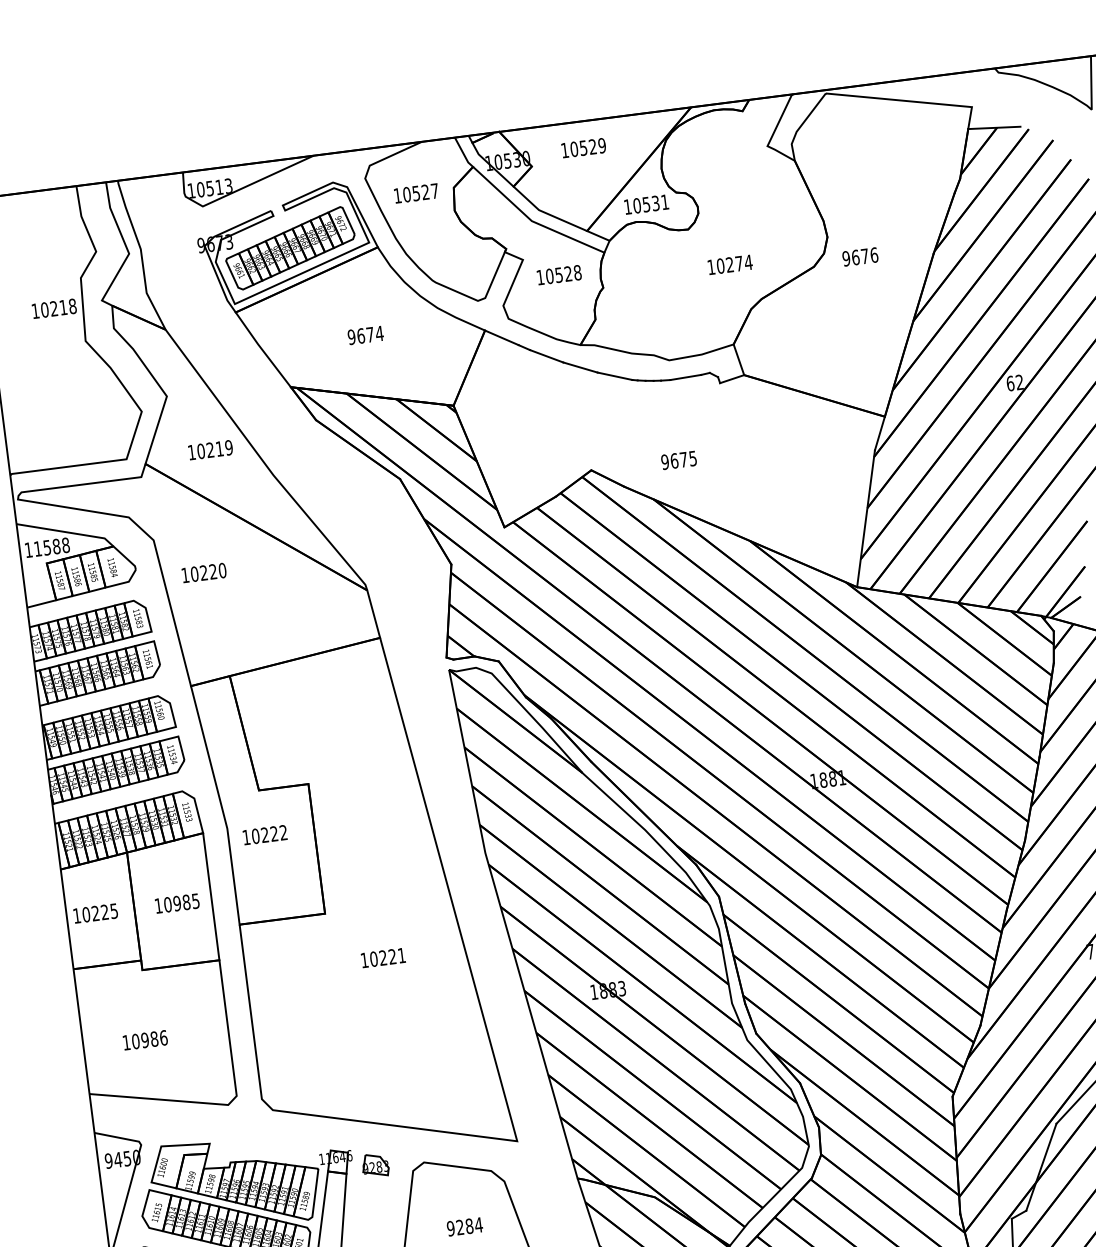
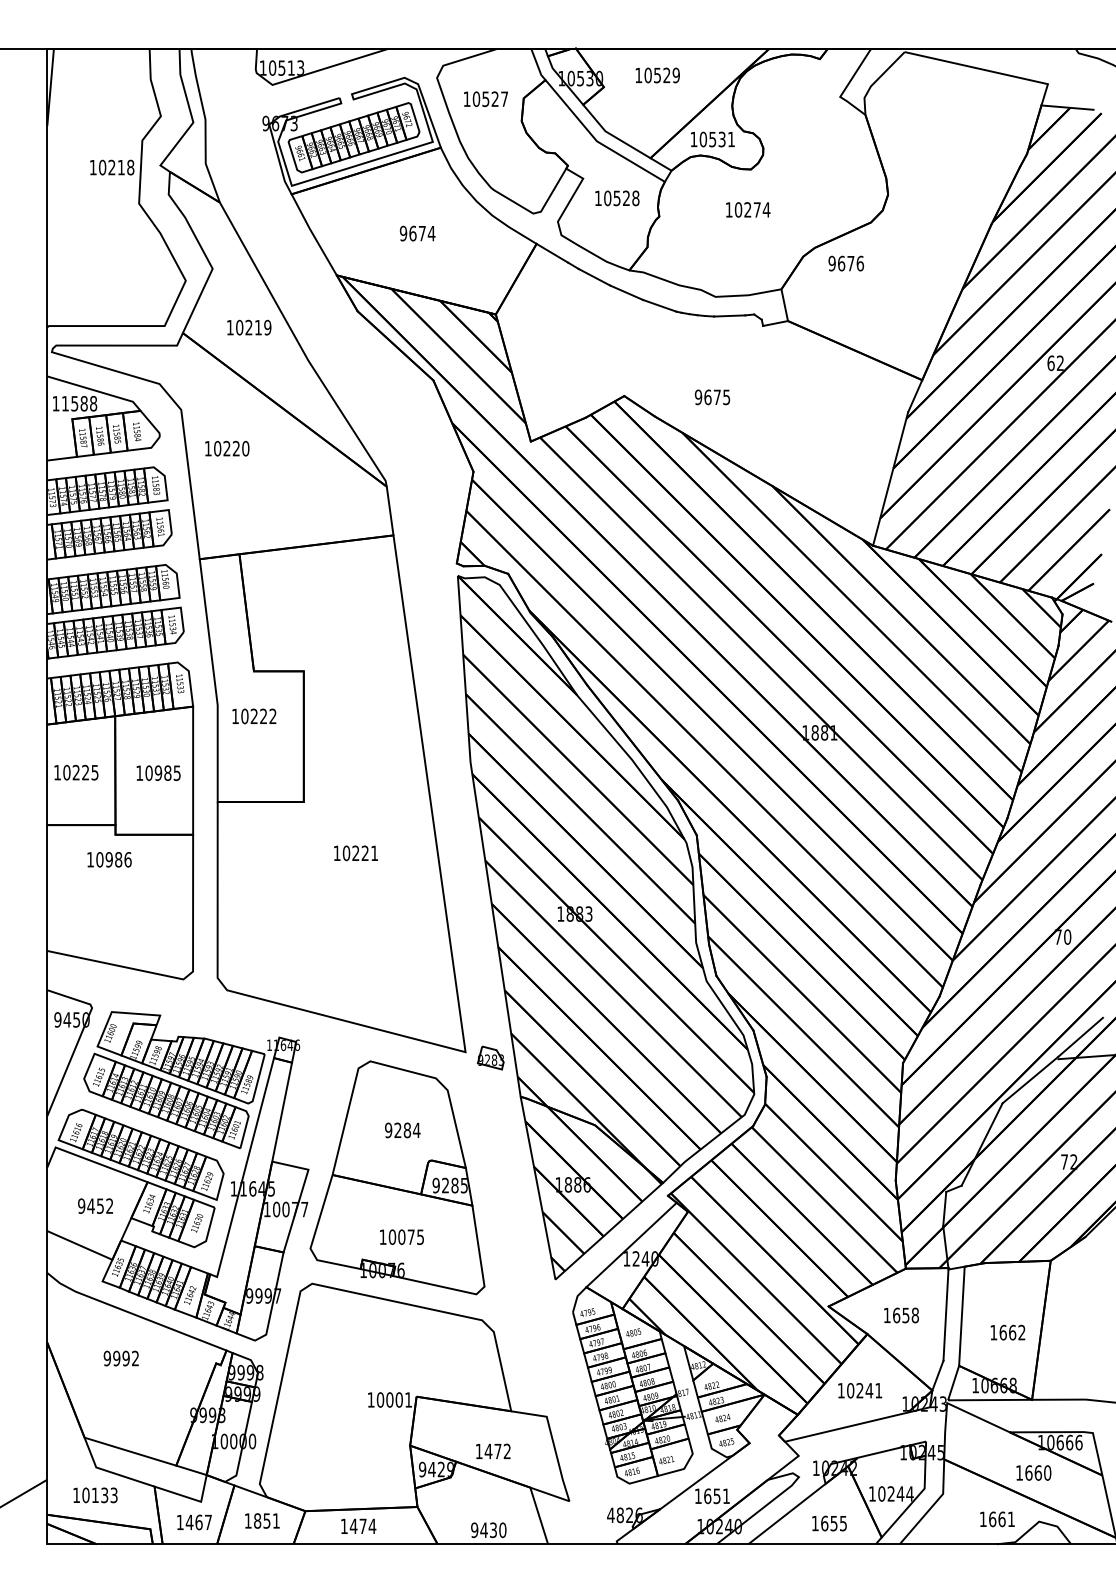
text: (859, 256) -> (845, 263), moved
text: (730, 264) -> (748, 209), moved
text: (145, 1040) -> (109, 859), moved
part: (375, 1164) -> (490, 1057), moved

